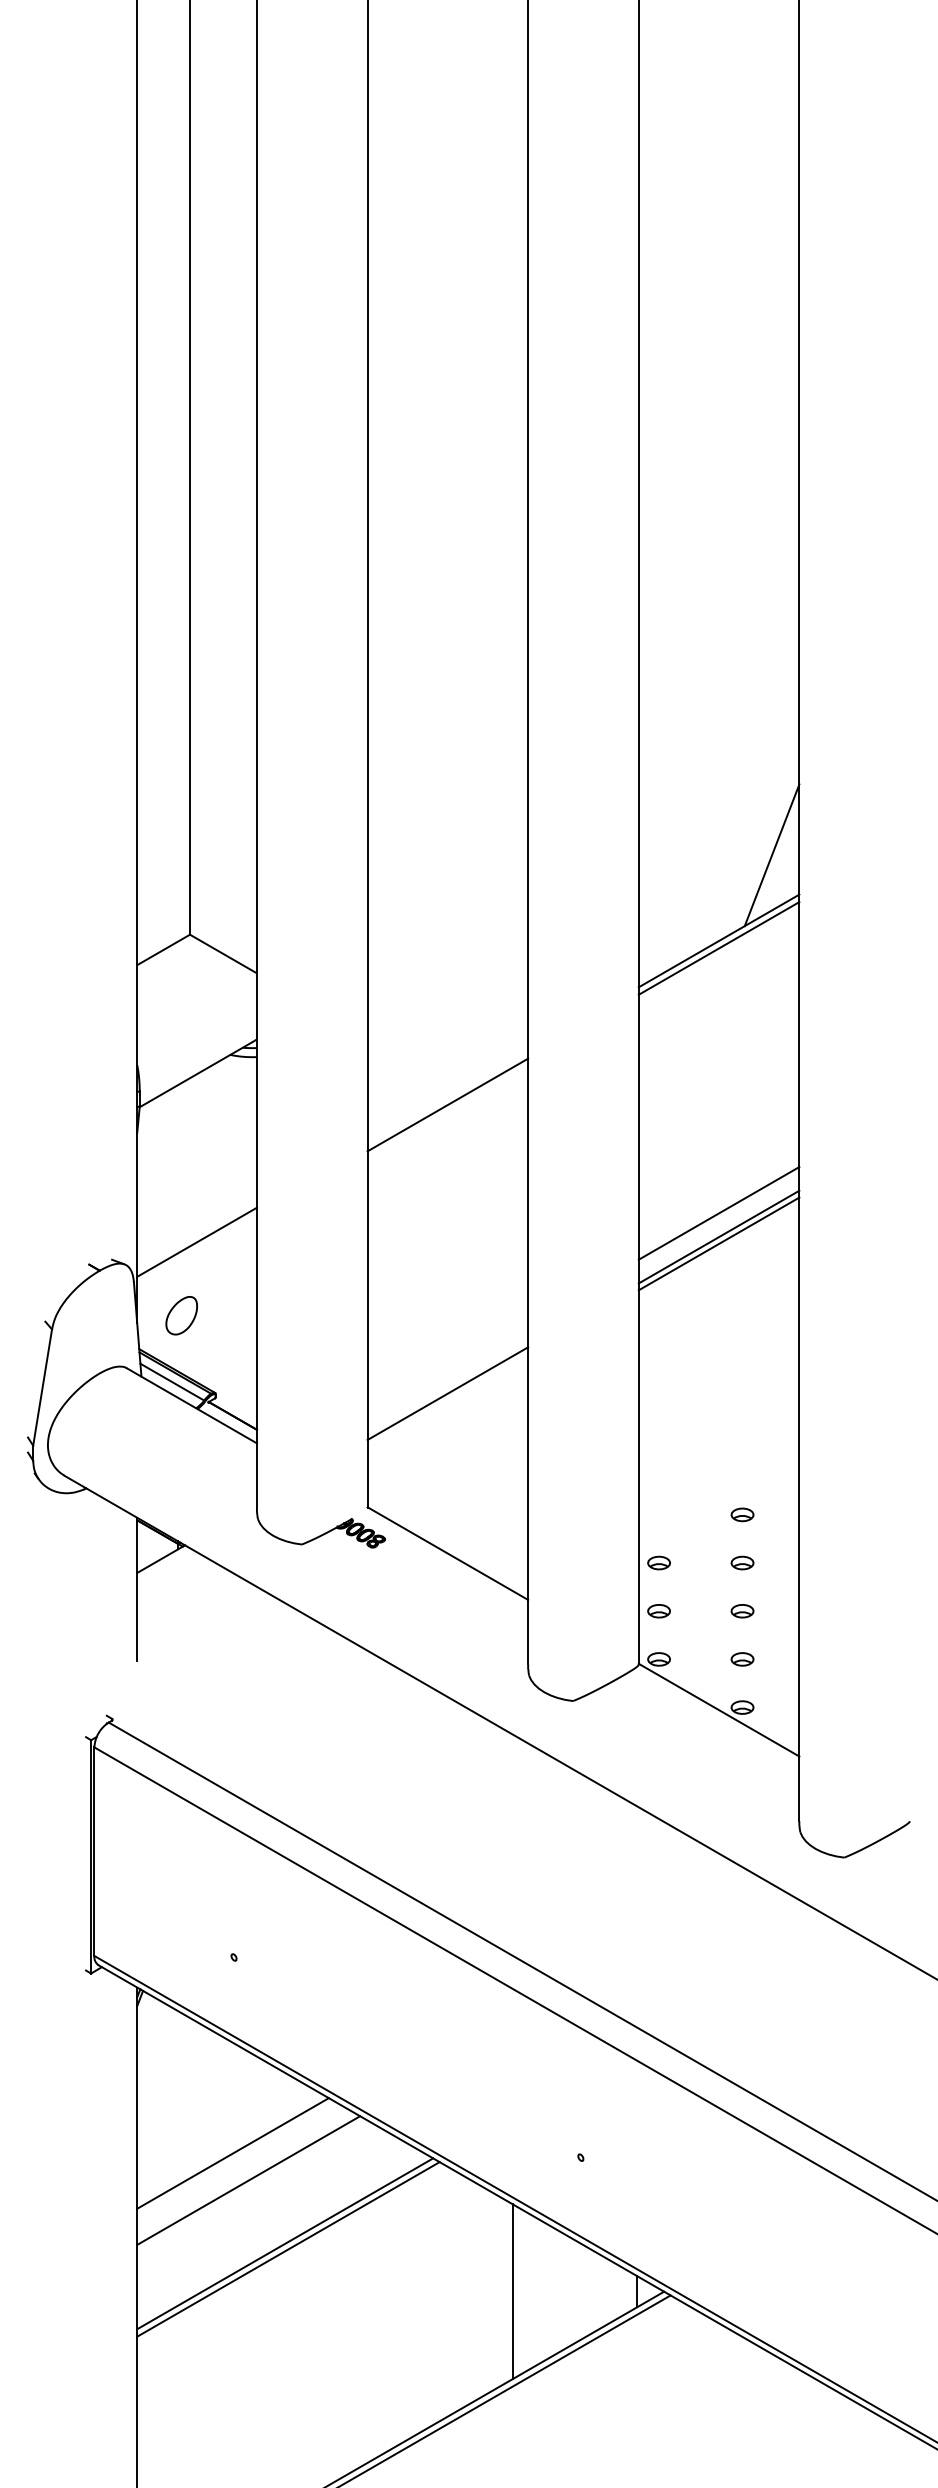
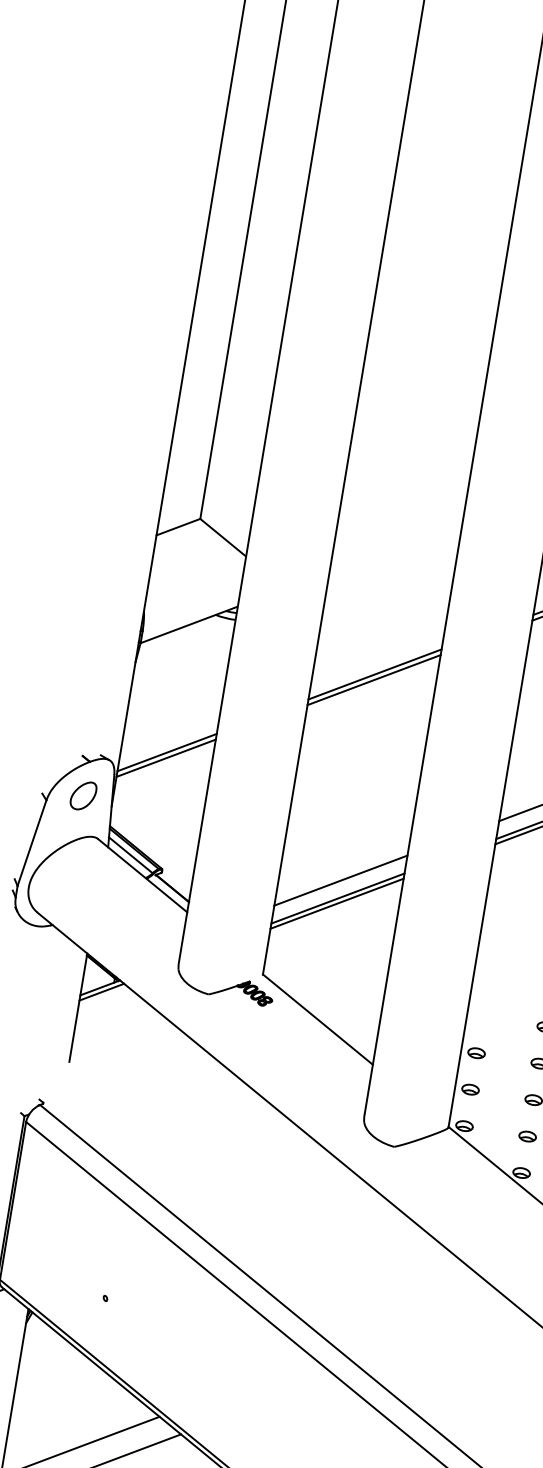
line: (447, 1097) -> (374, 674), added
line: (196, 1249) -> (165, 757), added
part: (181, 1315) -> (83, 795), moved
line: (447, 1369) -> (340, 880), added
line: (447, 1400) -> (336, 903), added
line: (163, 1563) -> (101, 991), added

